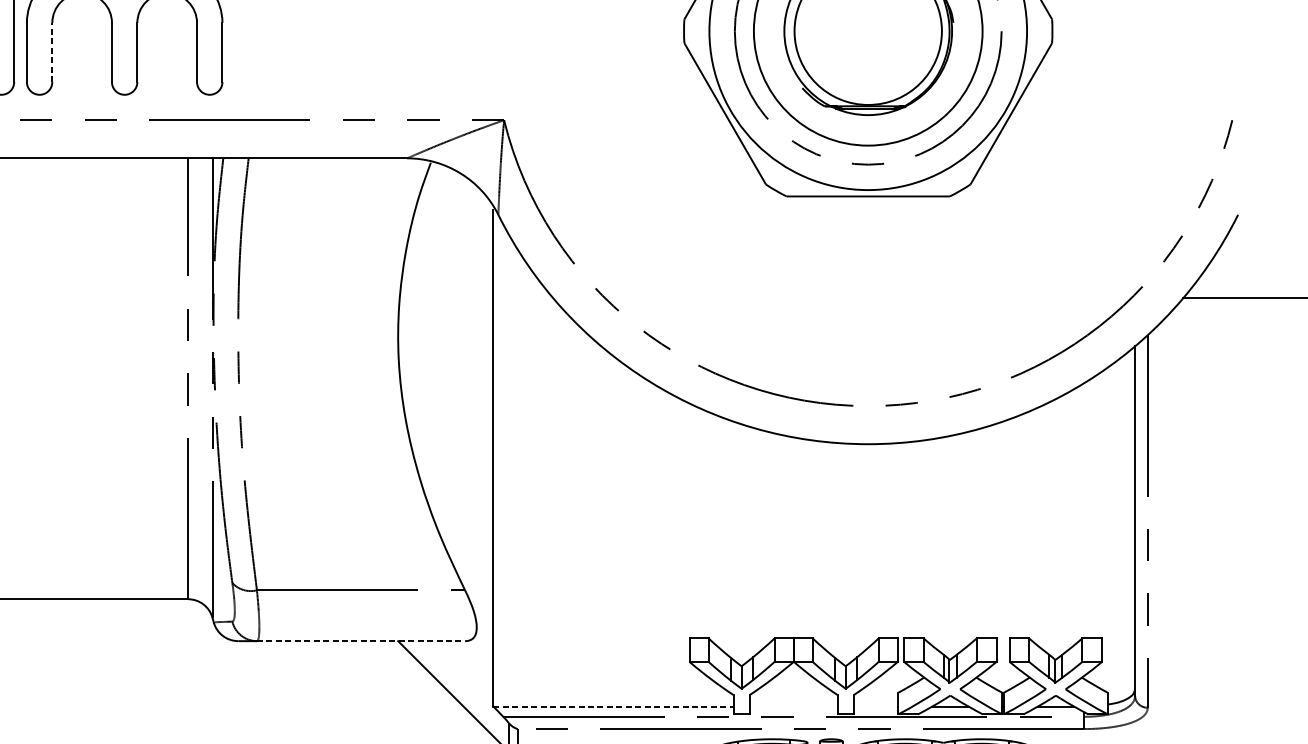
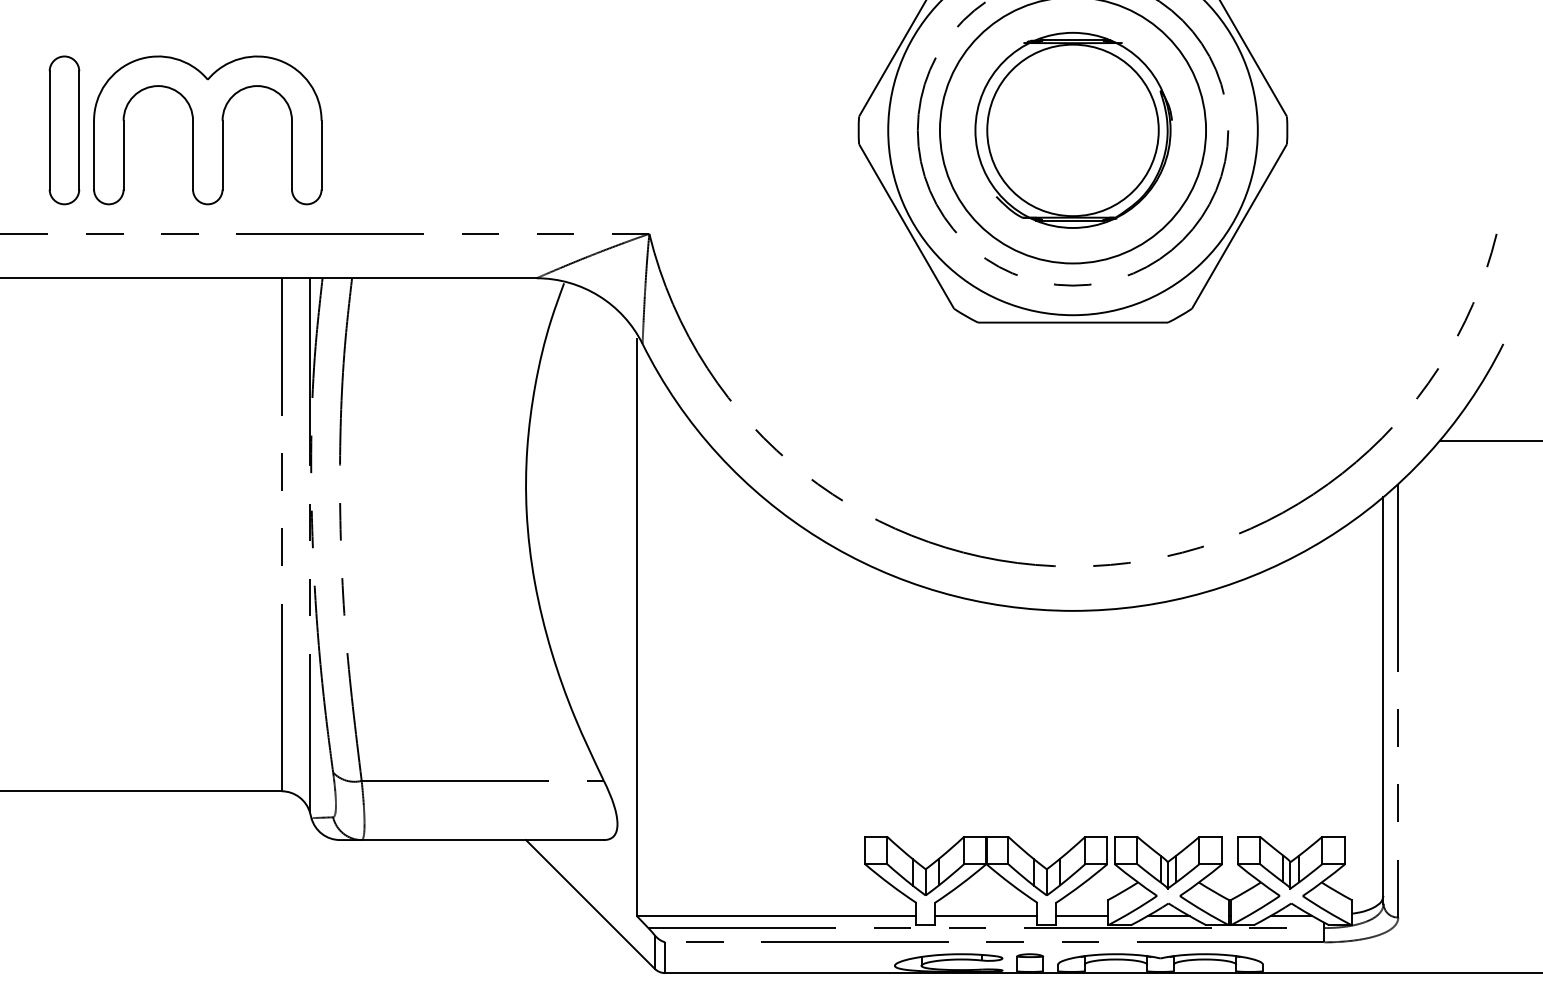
line: (52, 51) -> (123, 154), dashed -> solid
line: (361, 641) -> (483, 840), dashed -> solid
line: (613, 706) -> (776, 916), dashed -> solid
line: (793, 706) -> (986, 916), added
line: (875, 706) -> (1081, 916), added

